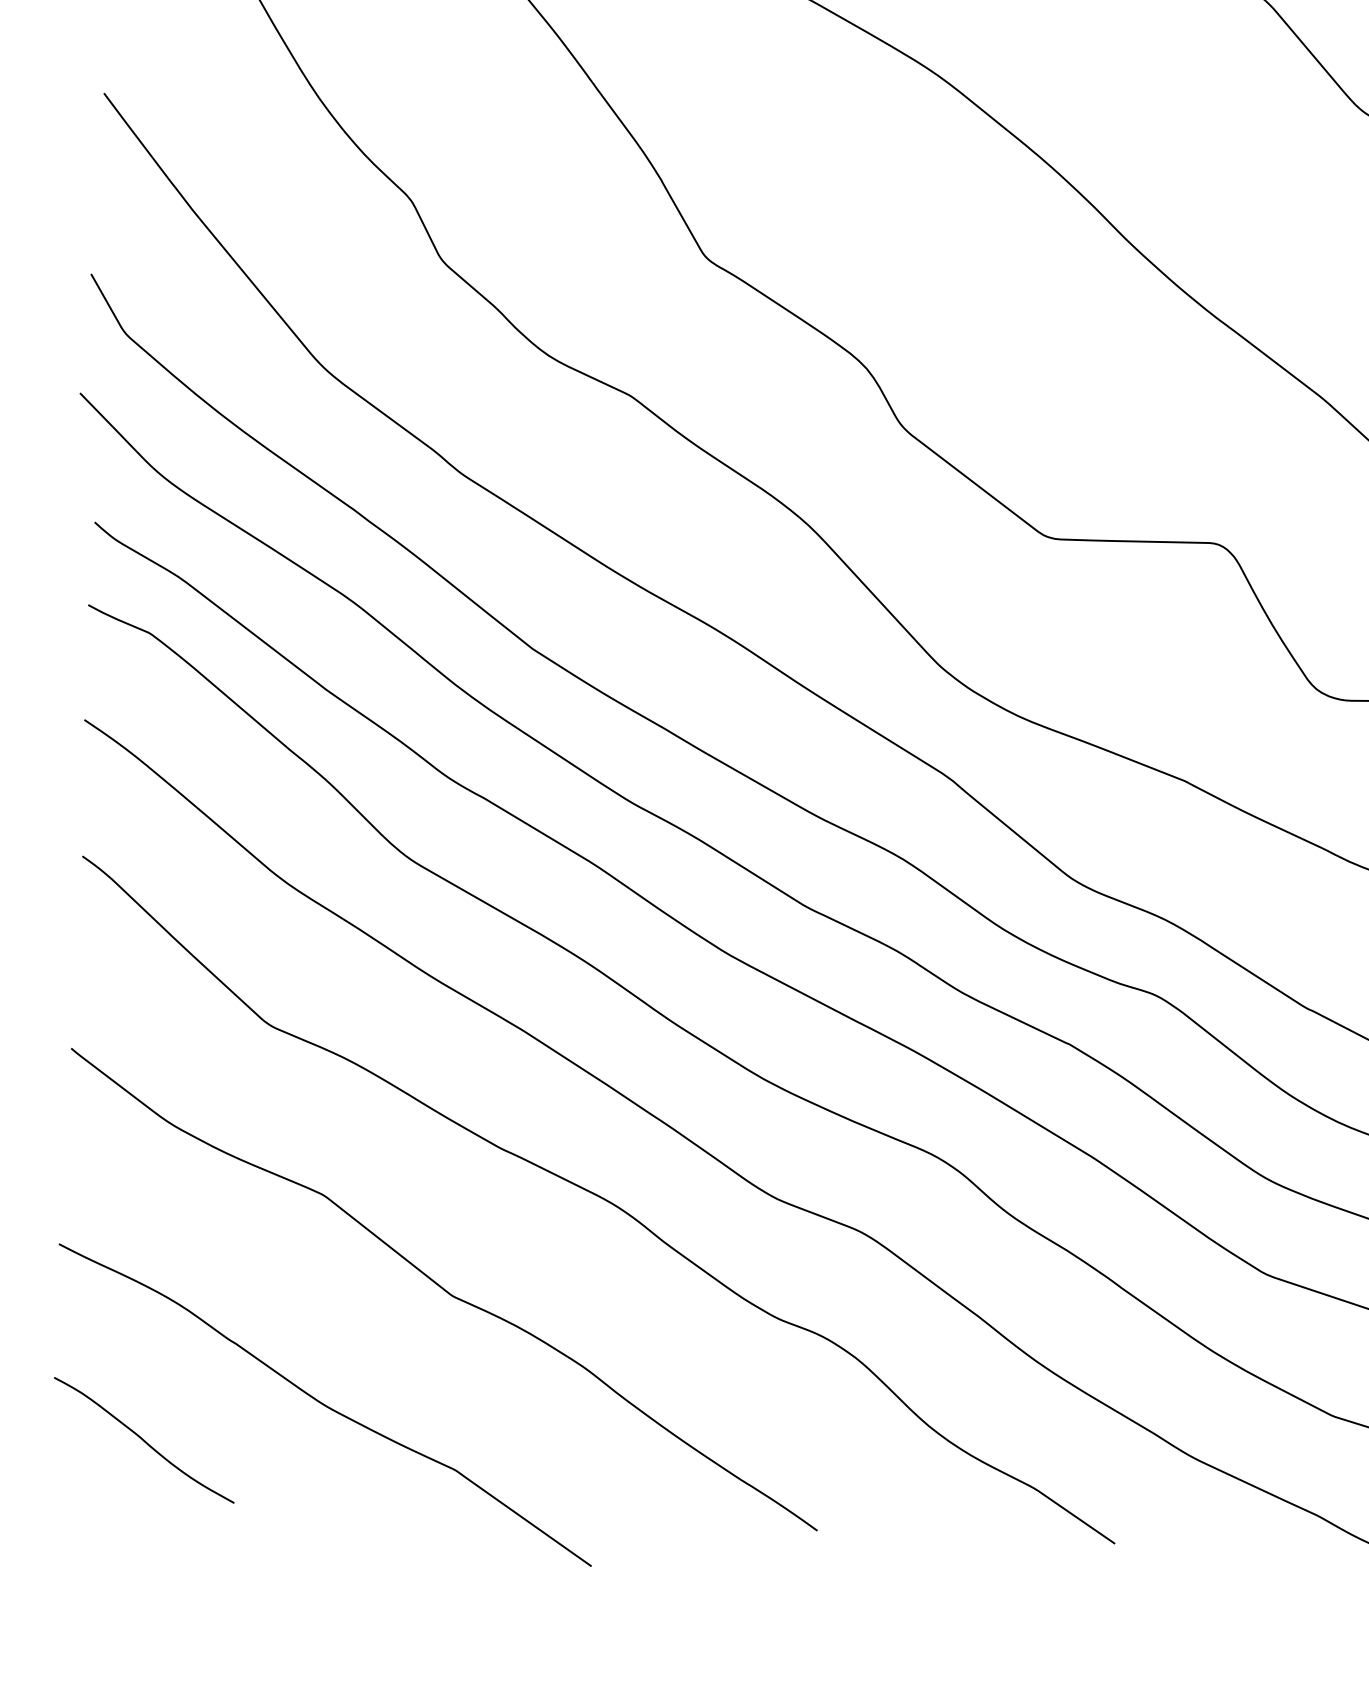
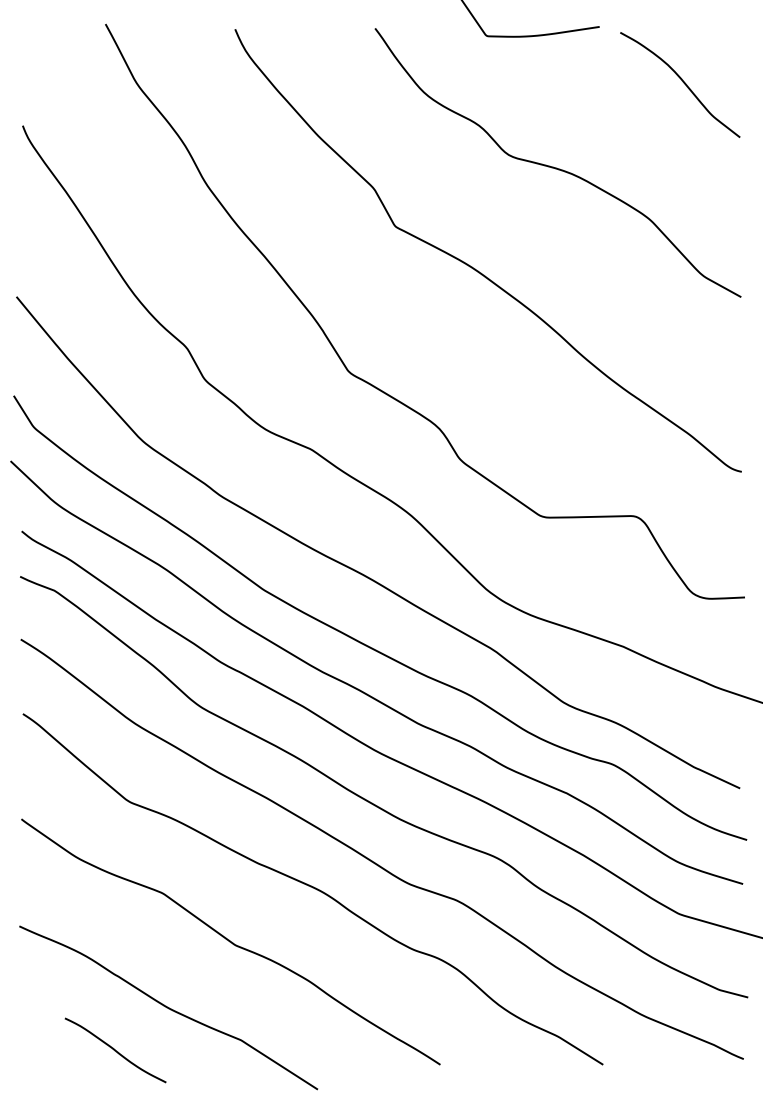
curve: (144, 1440) -> (115, 1050), moved

